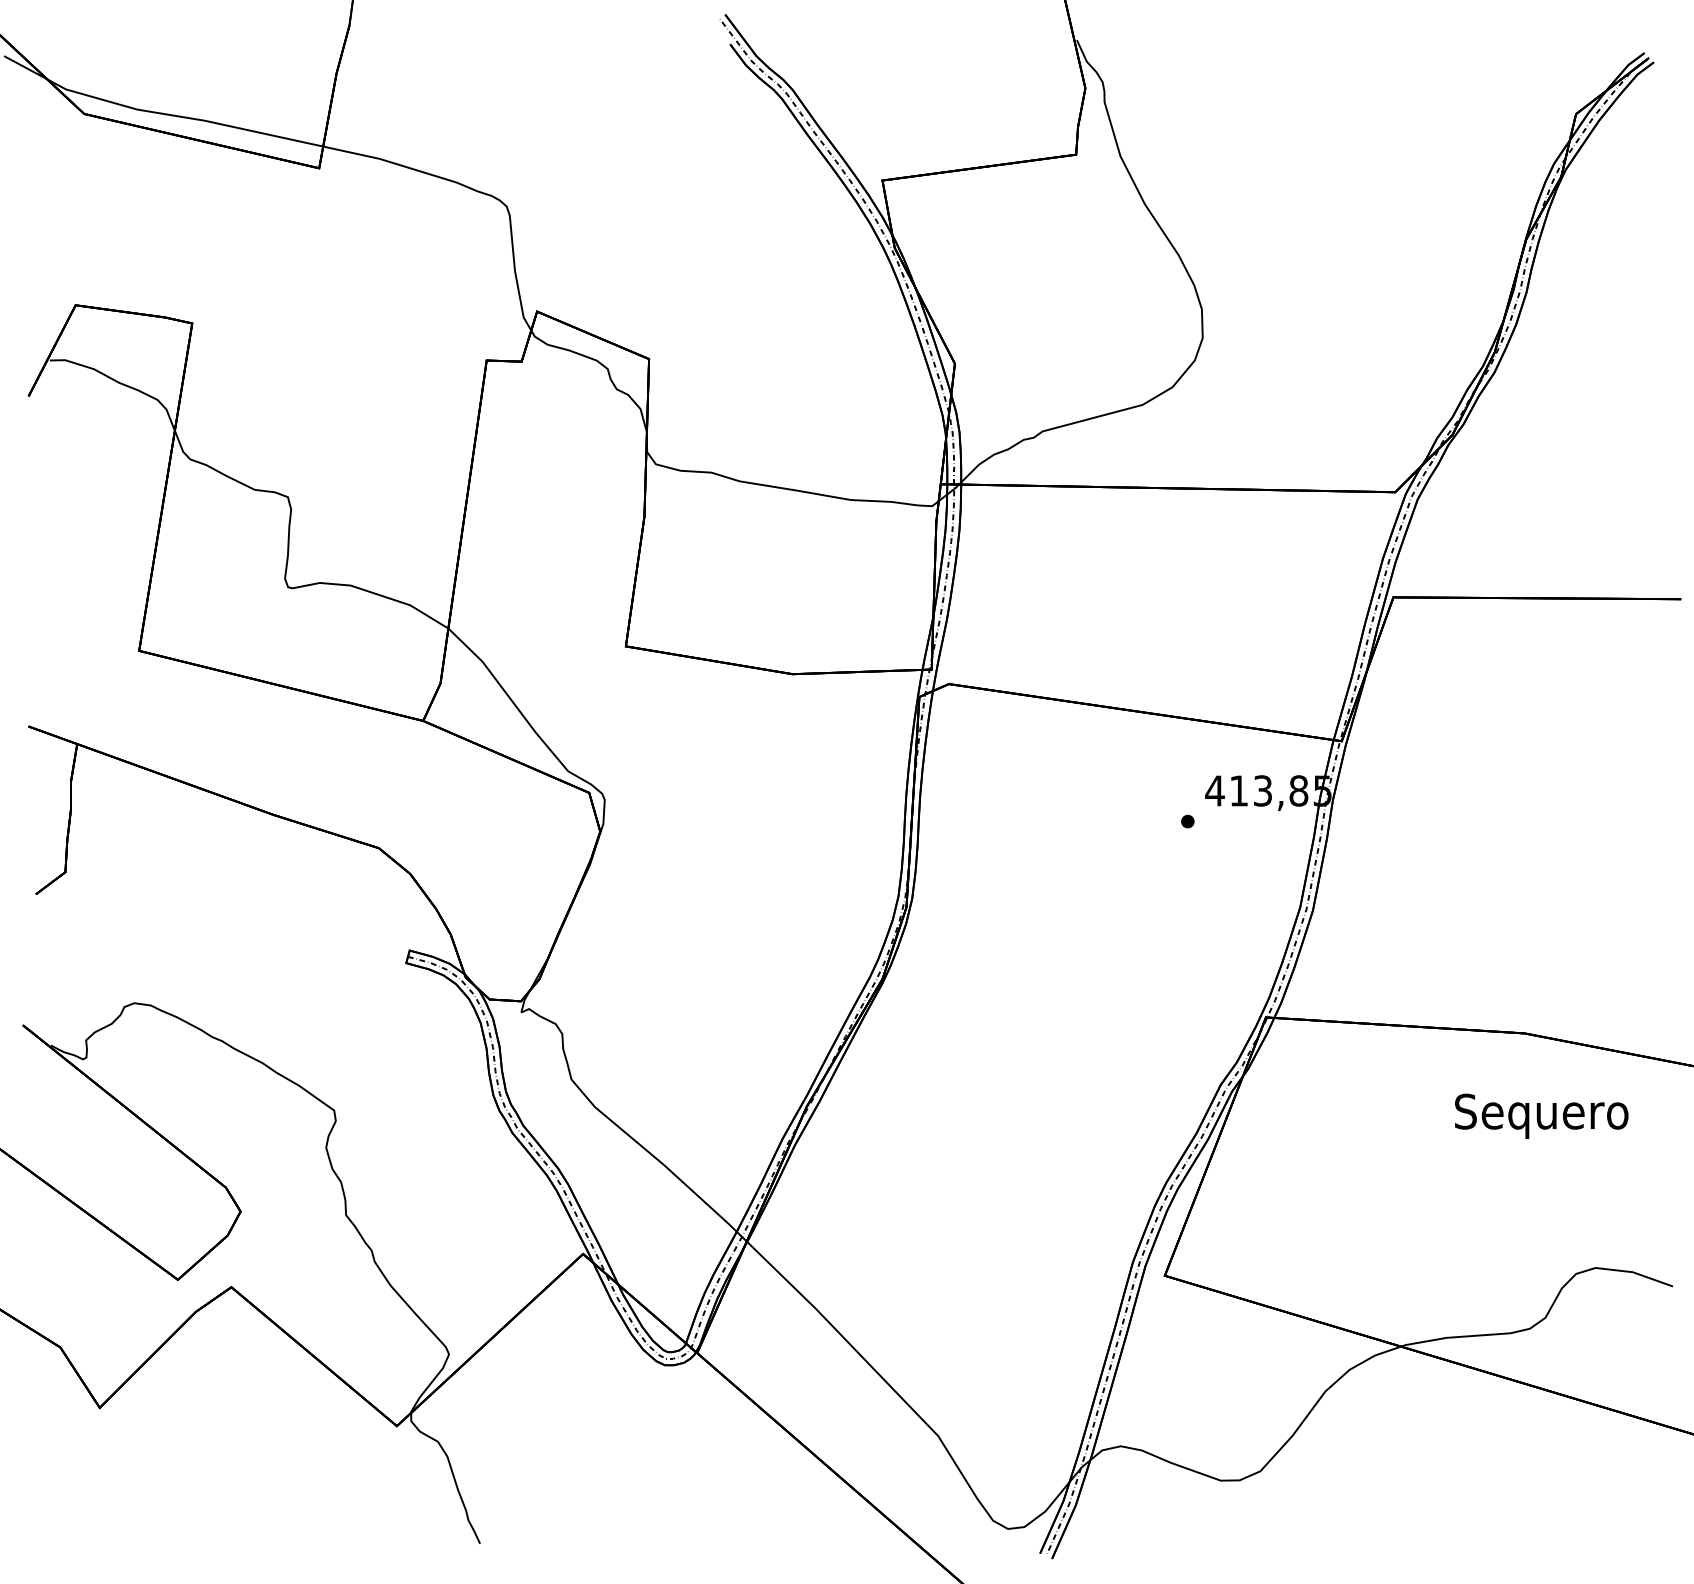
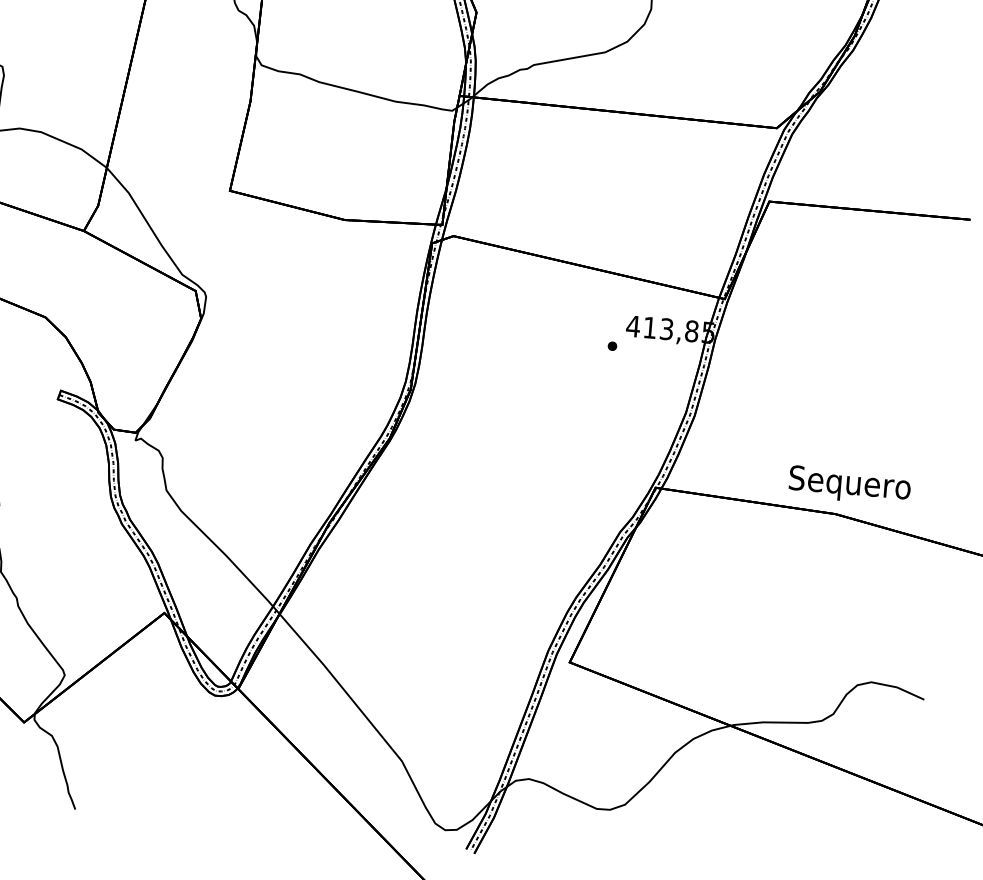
text: (1541, 1115) -> (849, 485), moved

